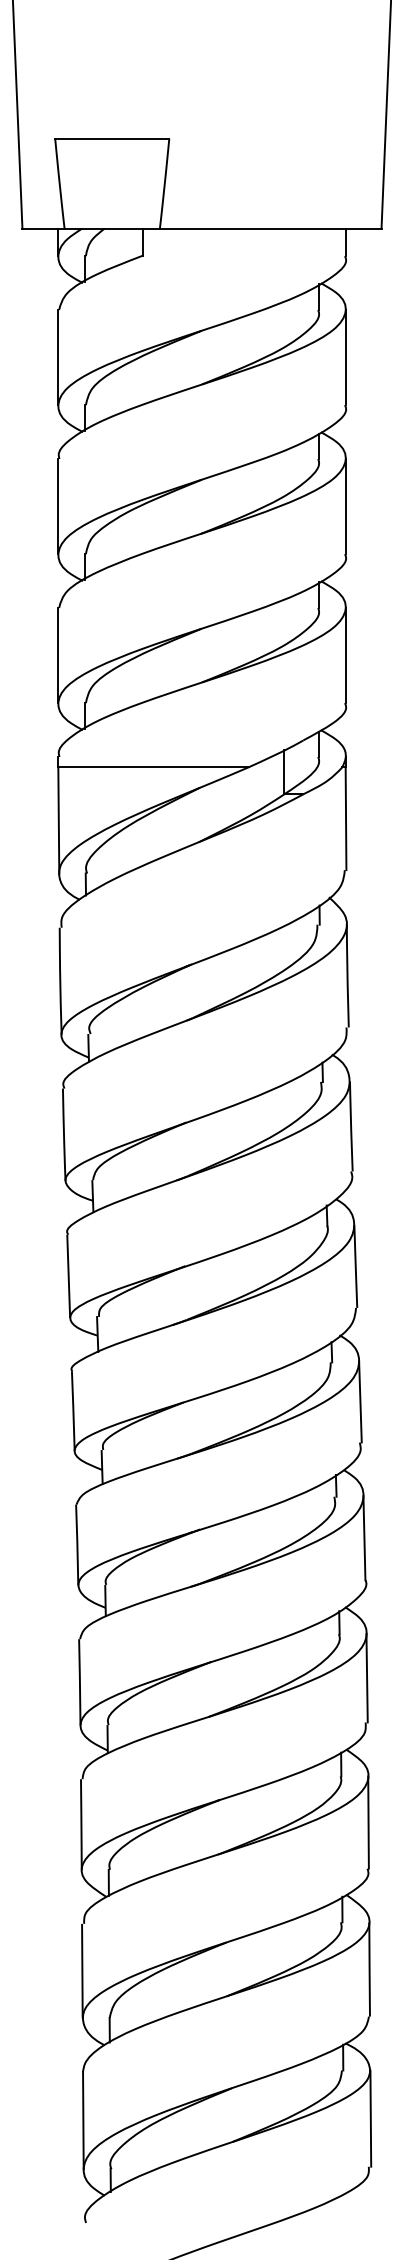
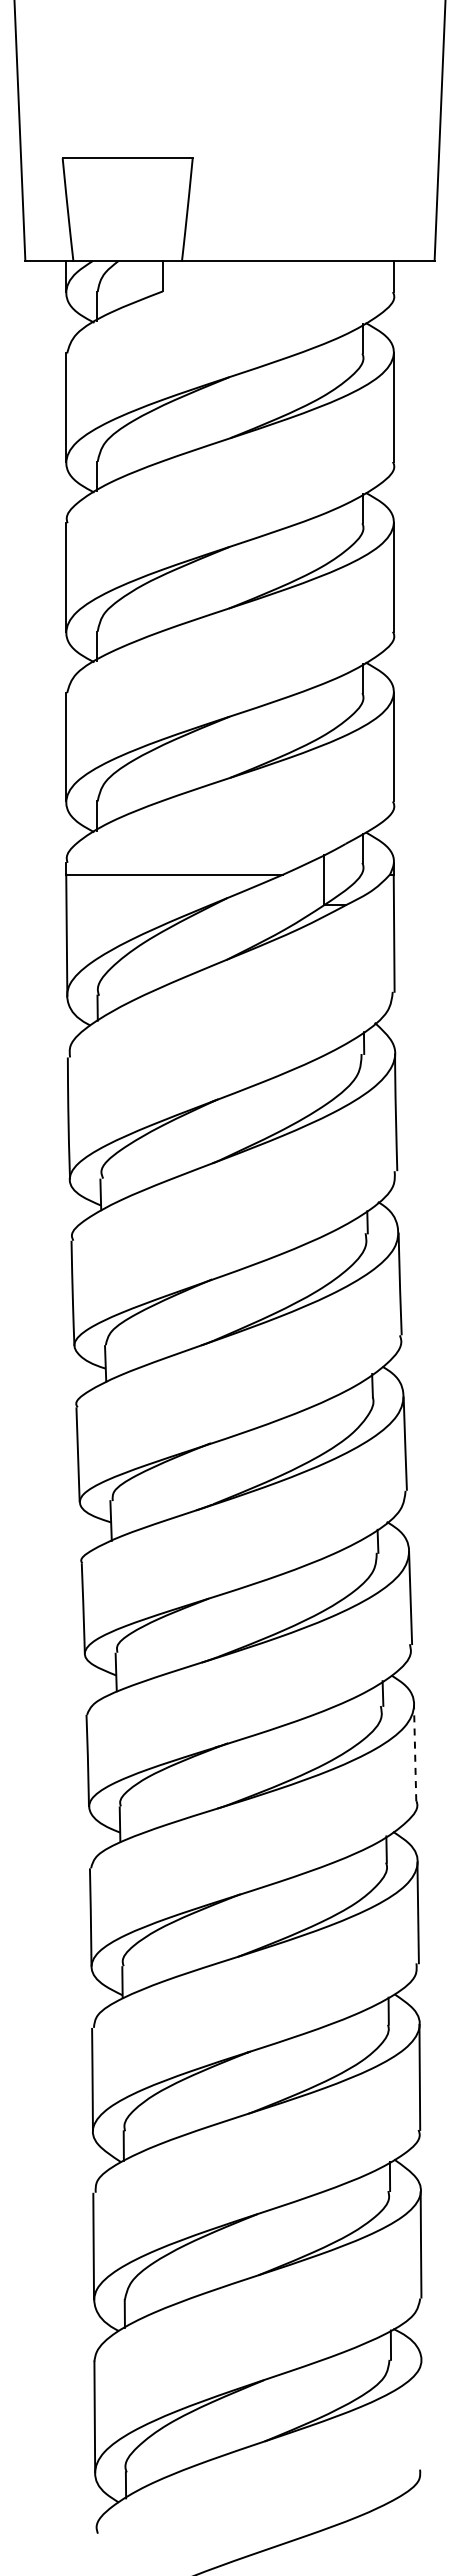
line: (364, 1538) -> (415, 1753), solid -> dashed
line: (370, 2118) -> (421, 2414), removed

